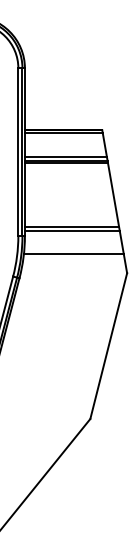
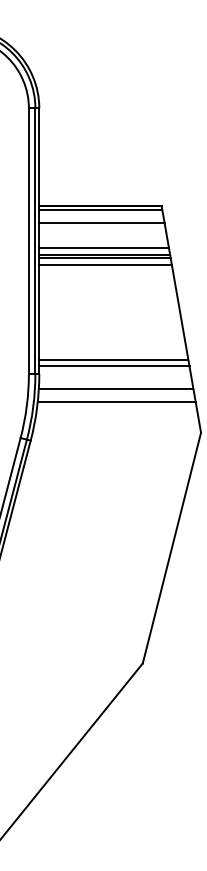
line: (64, 141) -> (101, 224), added
line: (66, 167) -> (105, 265), added
line: (73, 245) -> (116, 388), added

